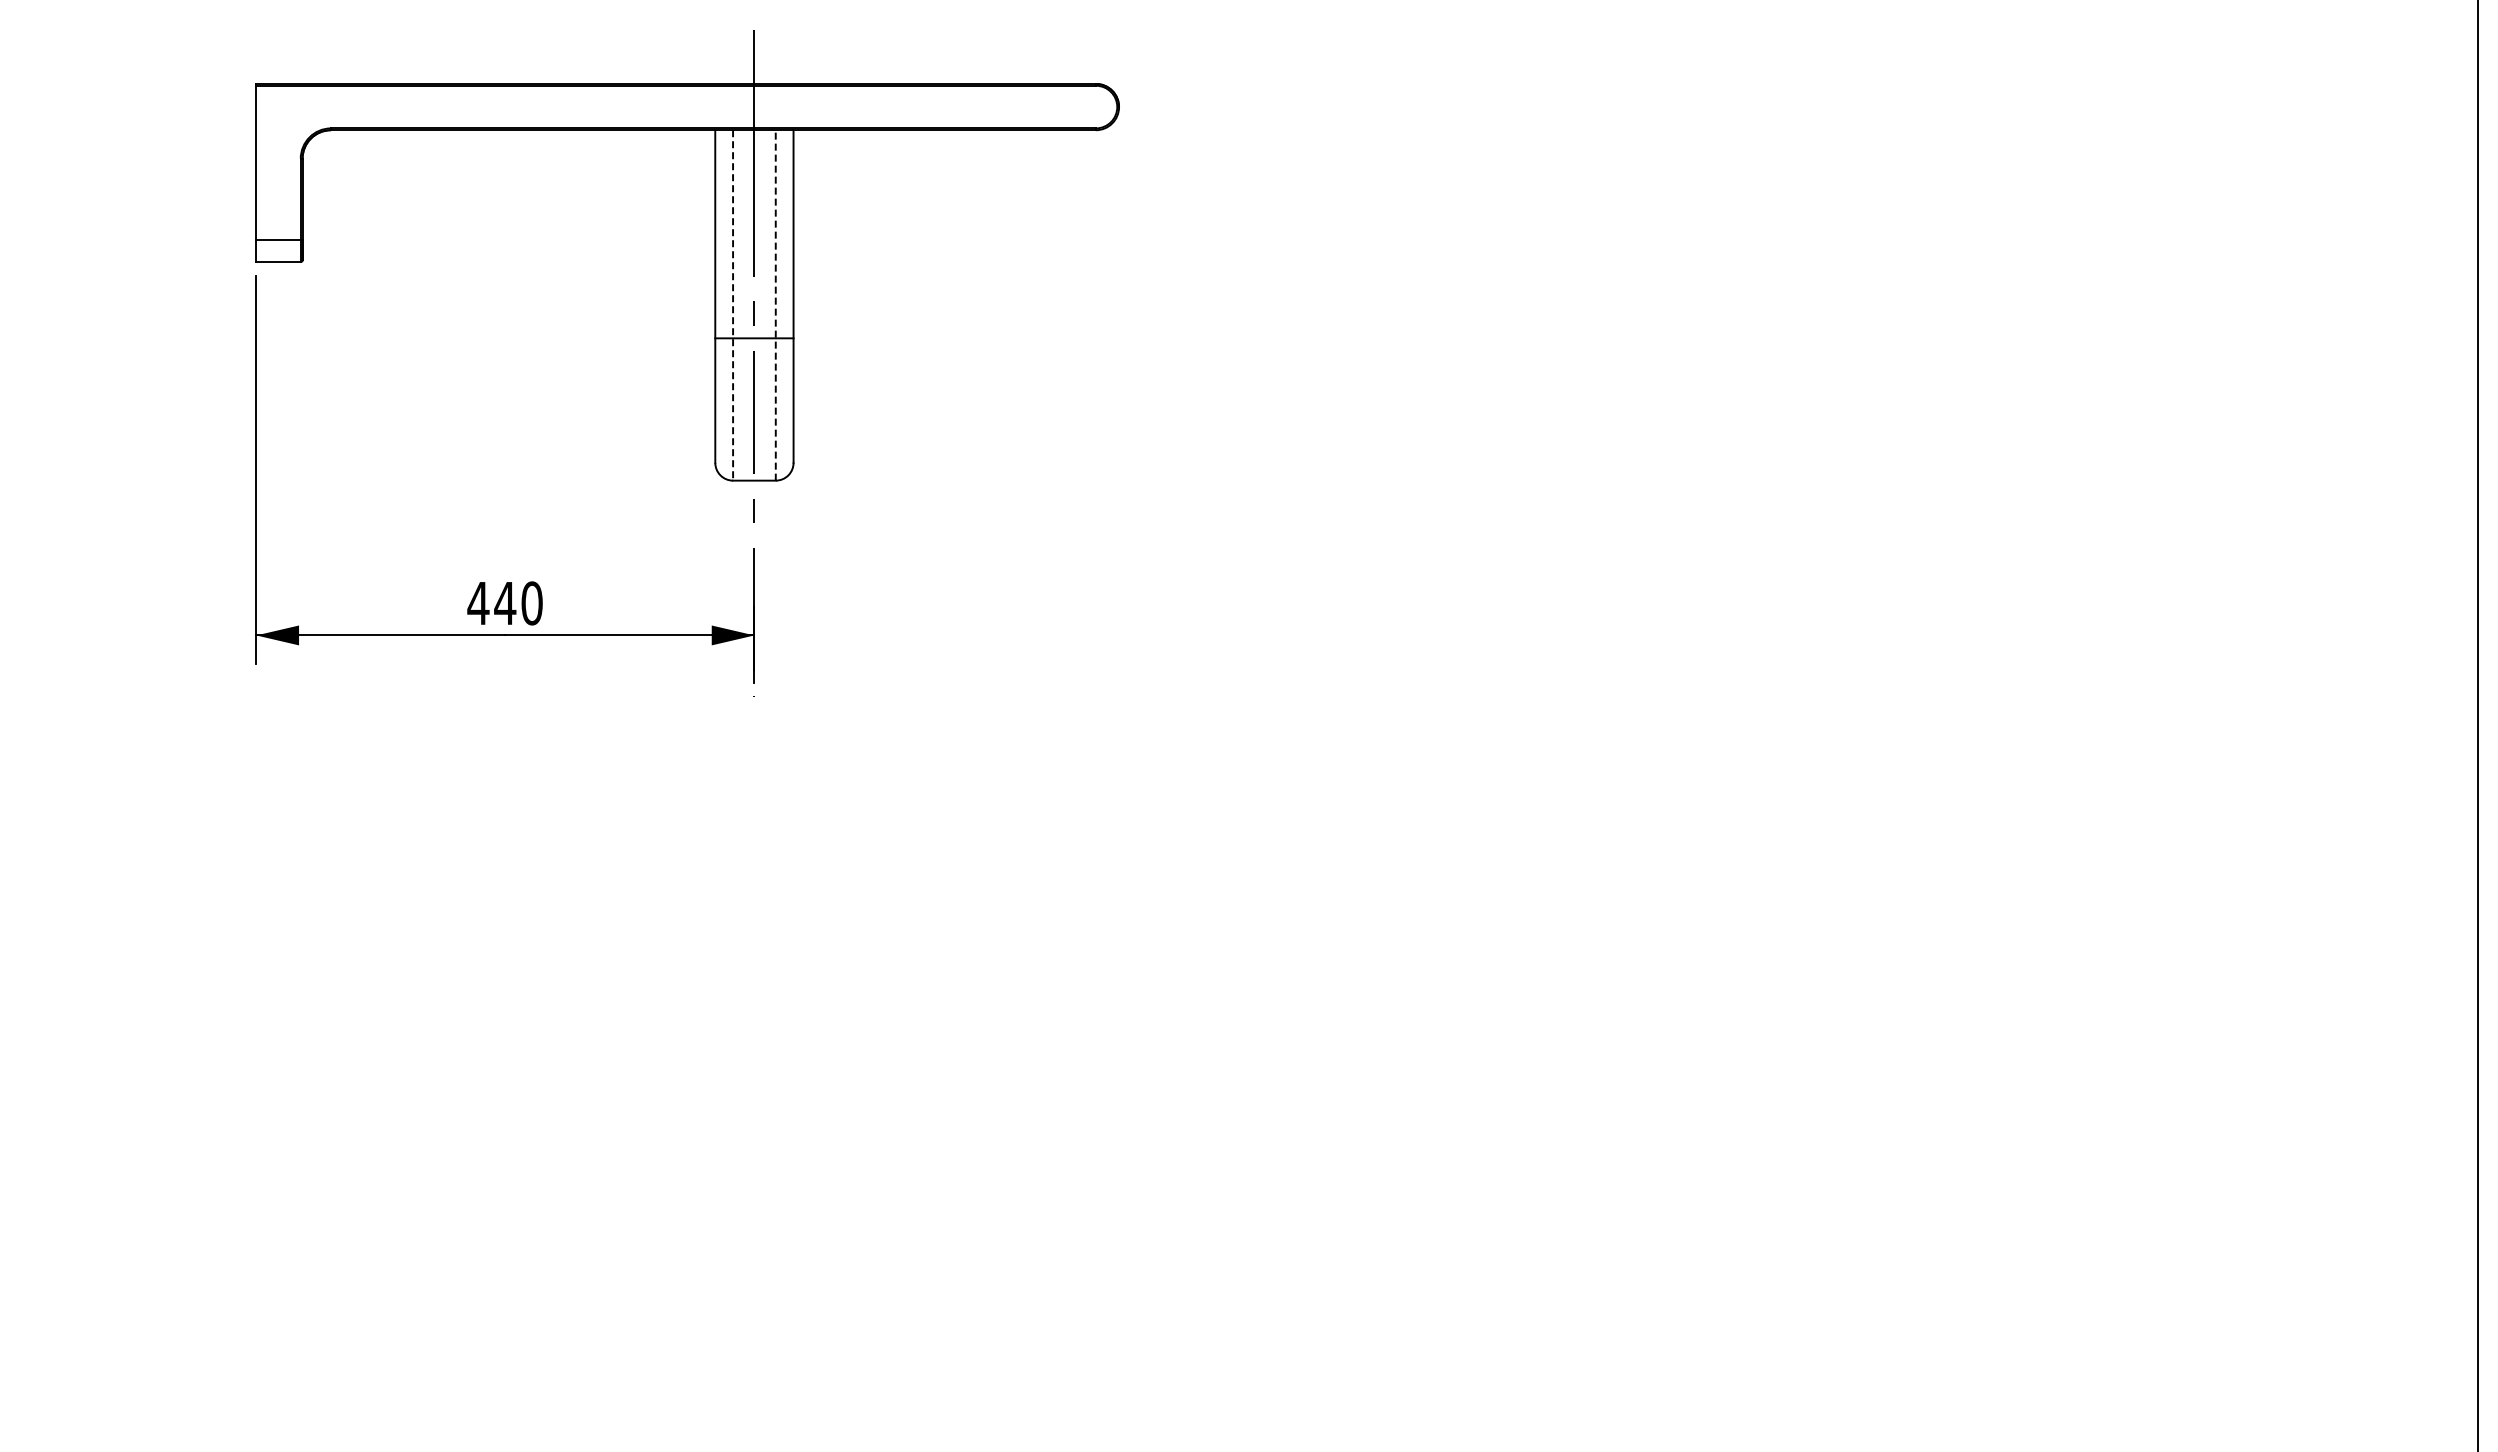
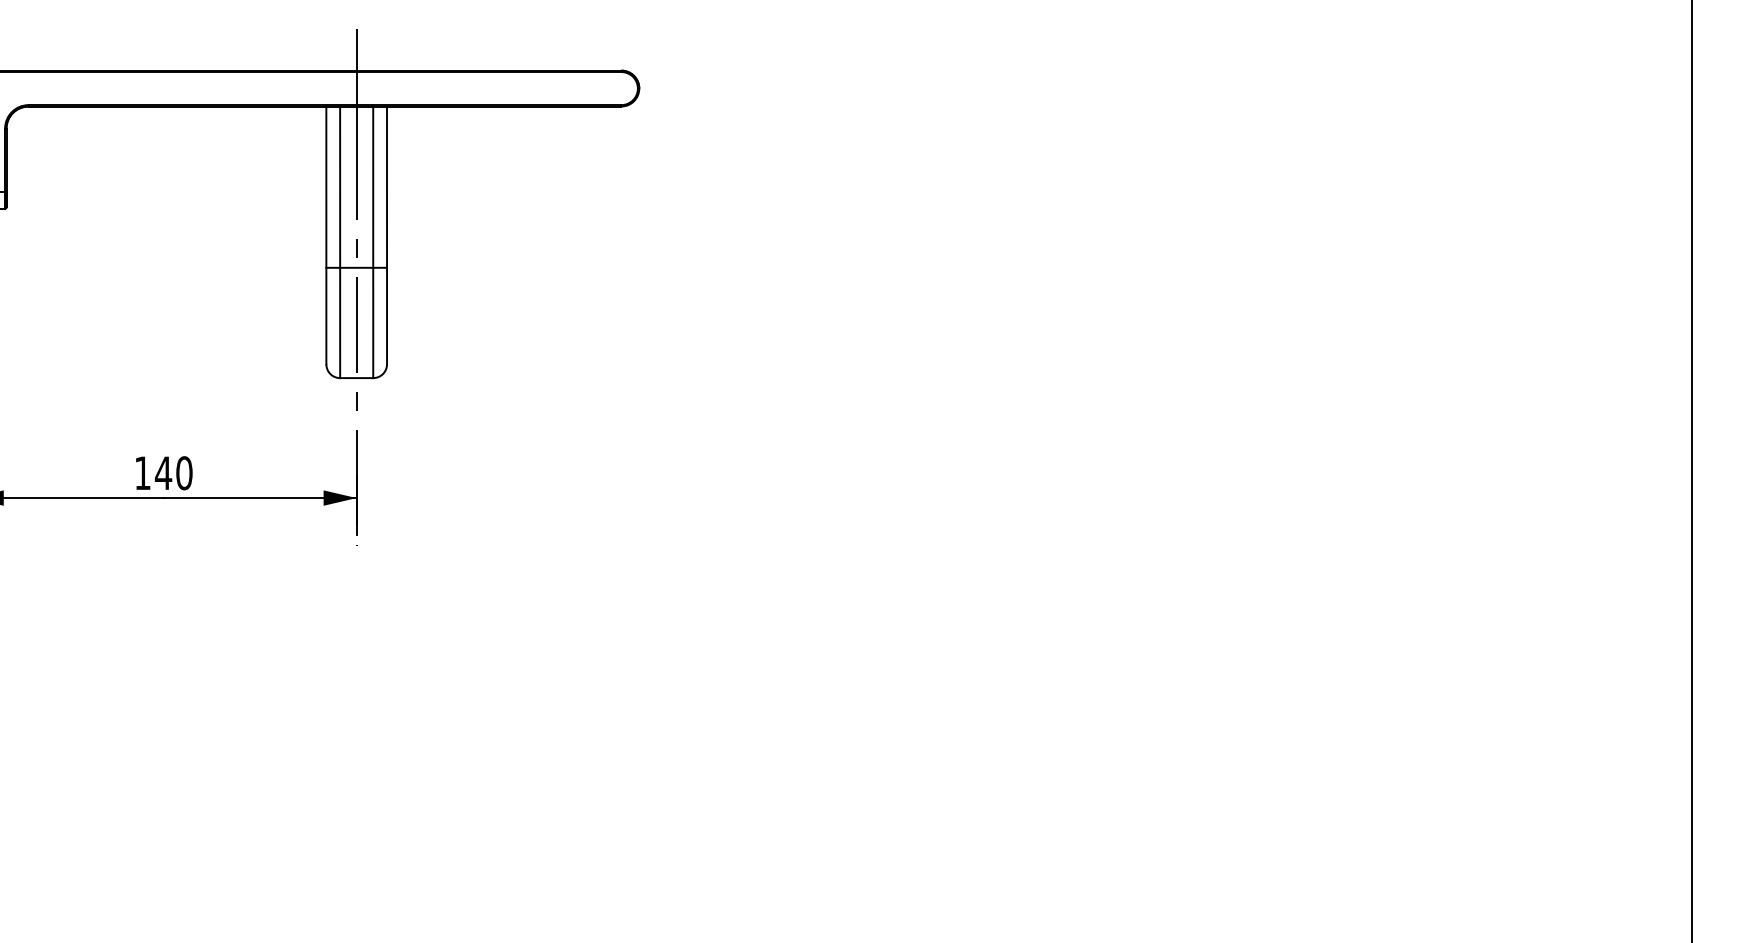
line: (775, 304) -> (373, 241), dashed -> solid
line: (733, 305) -> (340, 242), dashed -> solid
text: (478, 603) -> (142, 473), 440 -> 140

